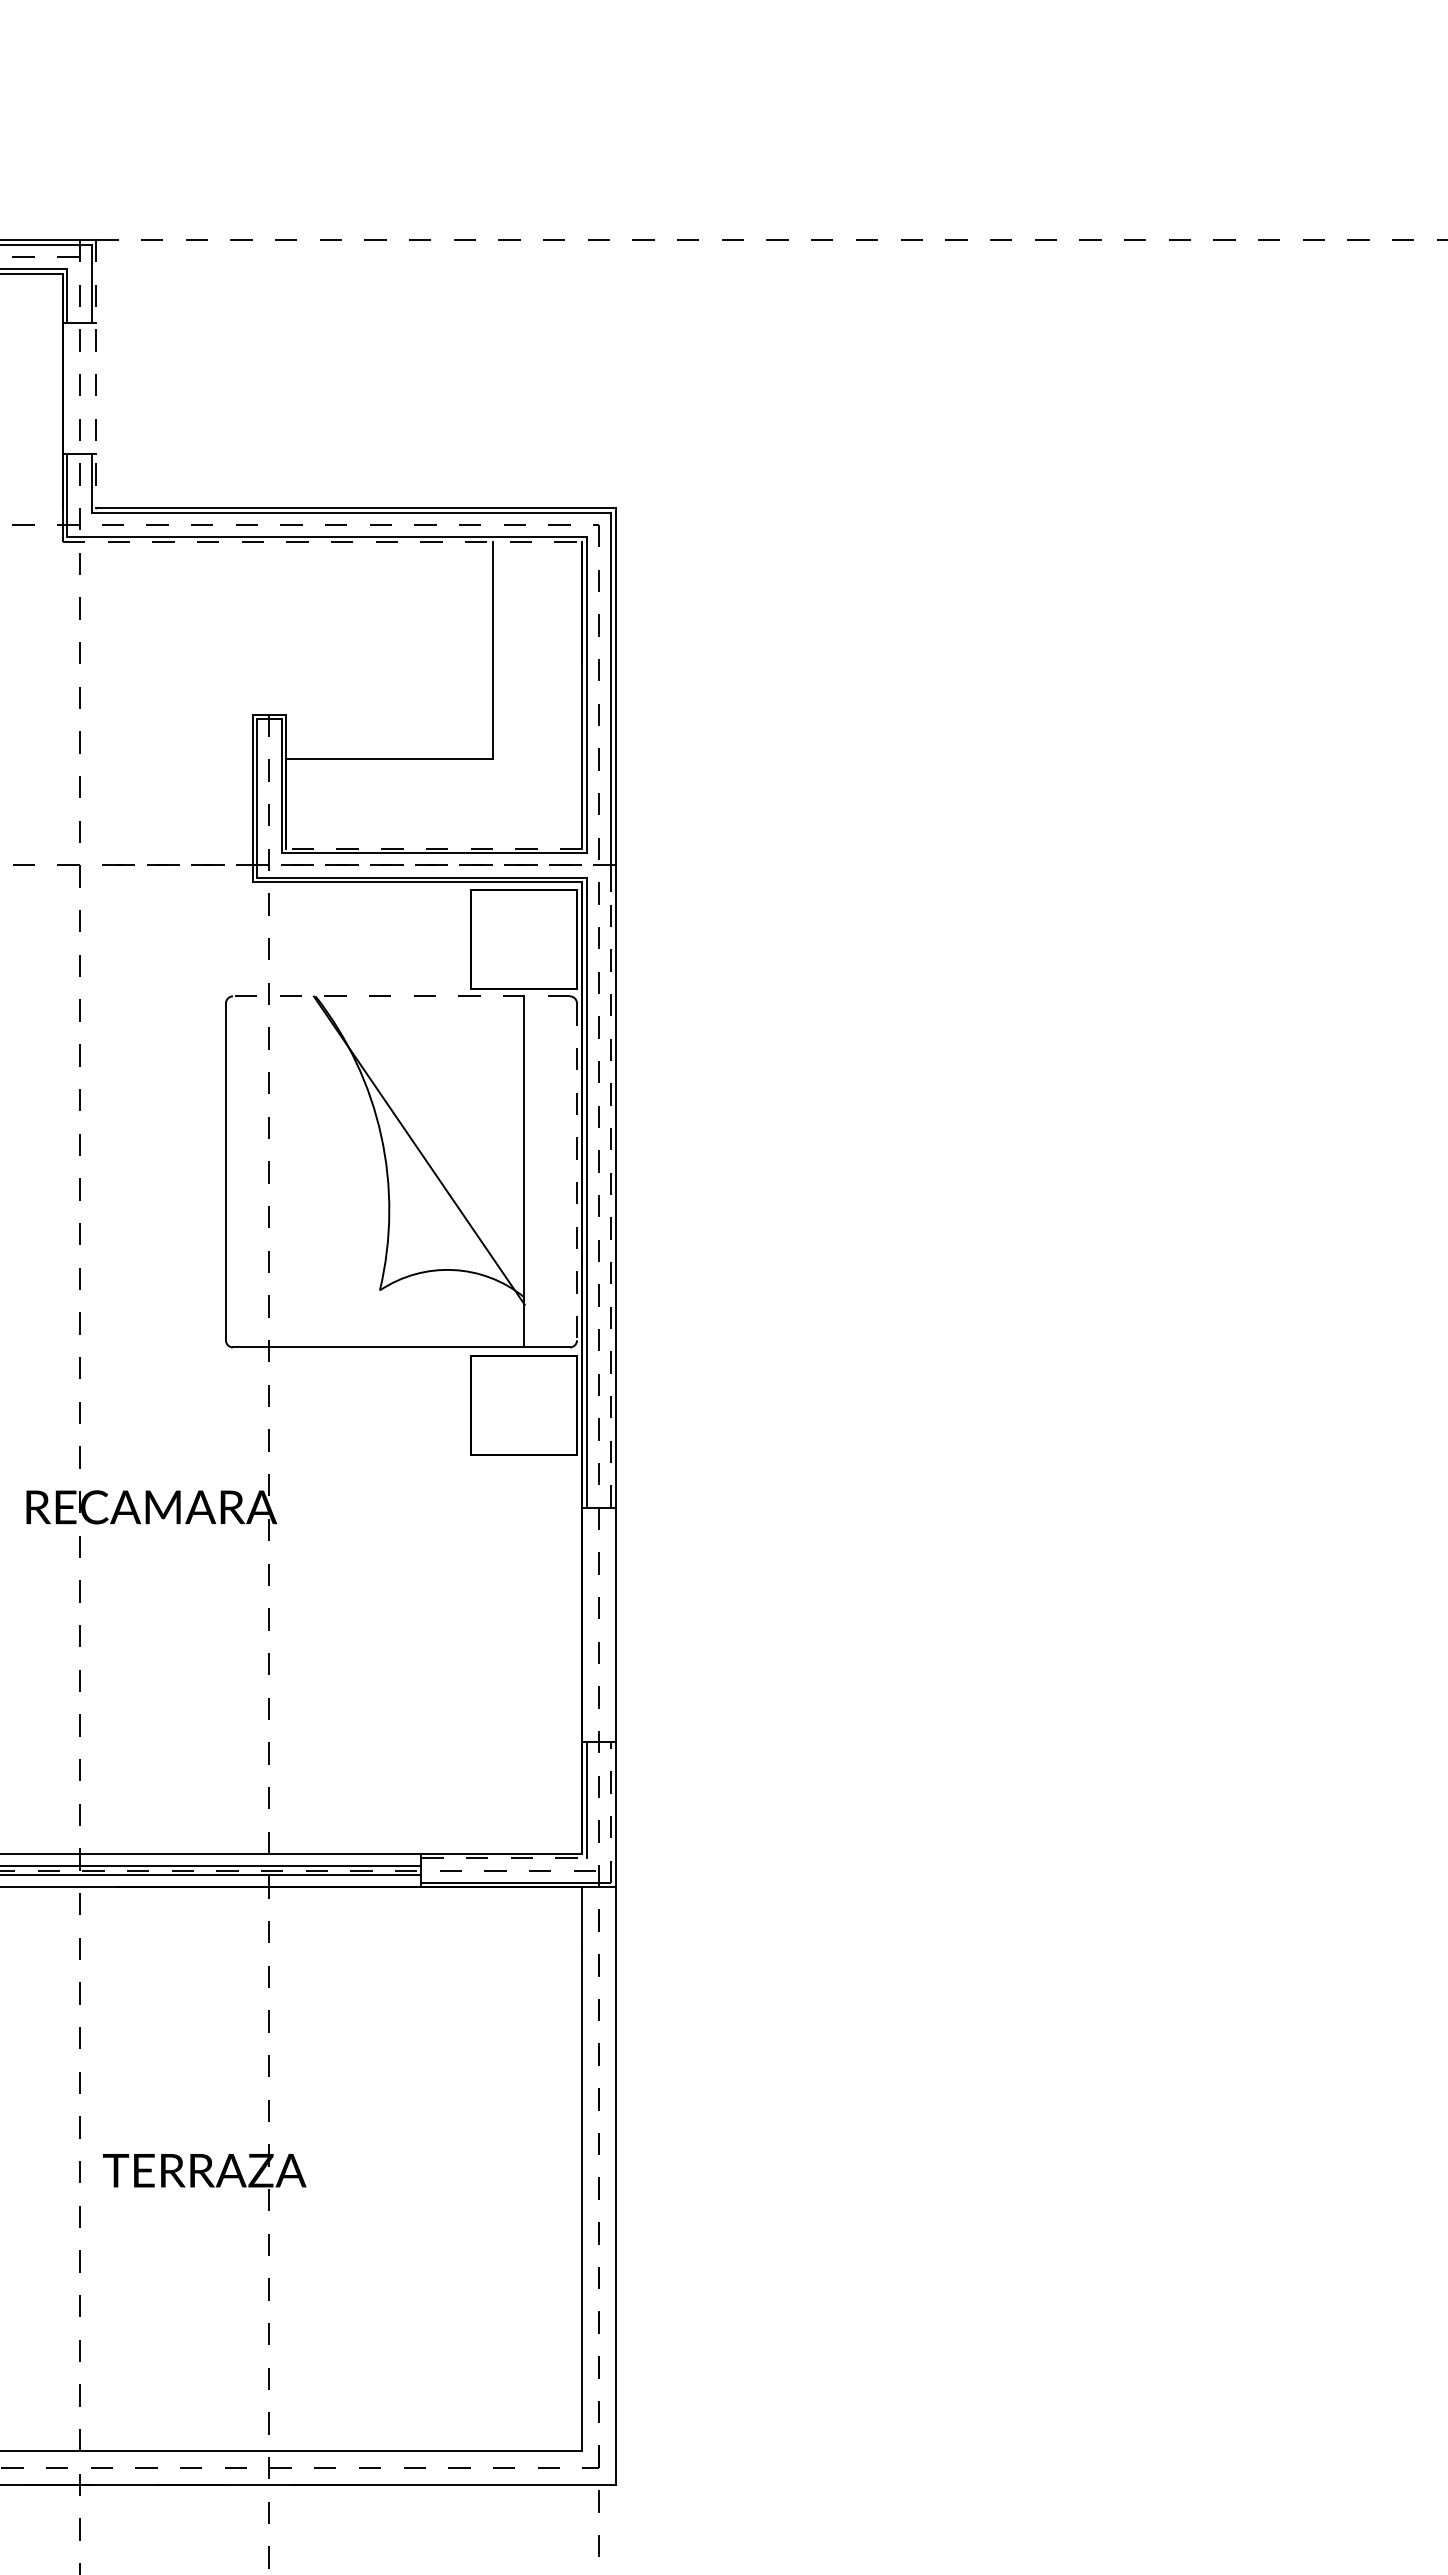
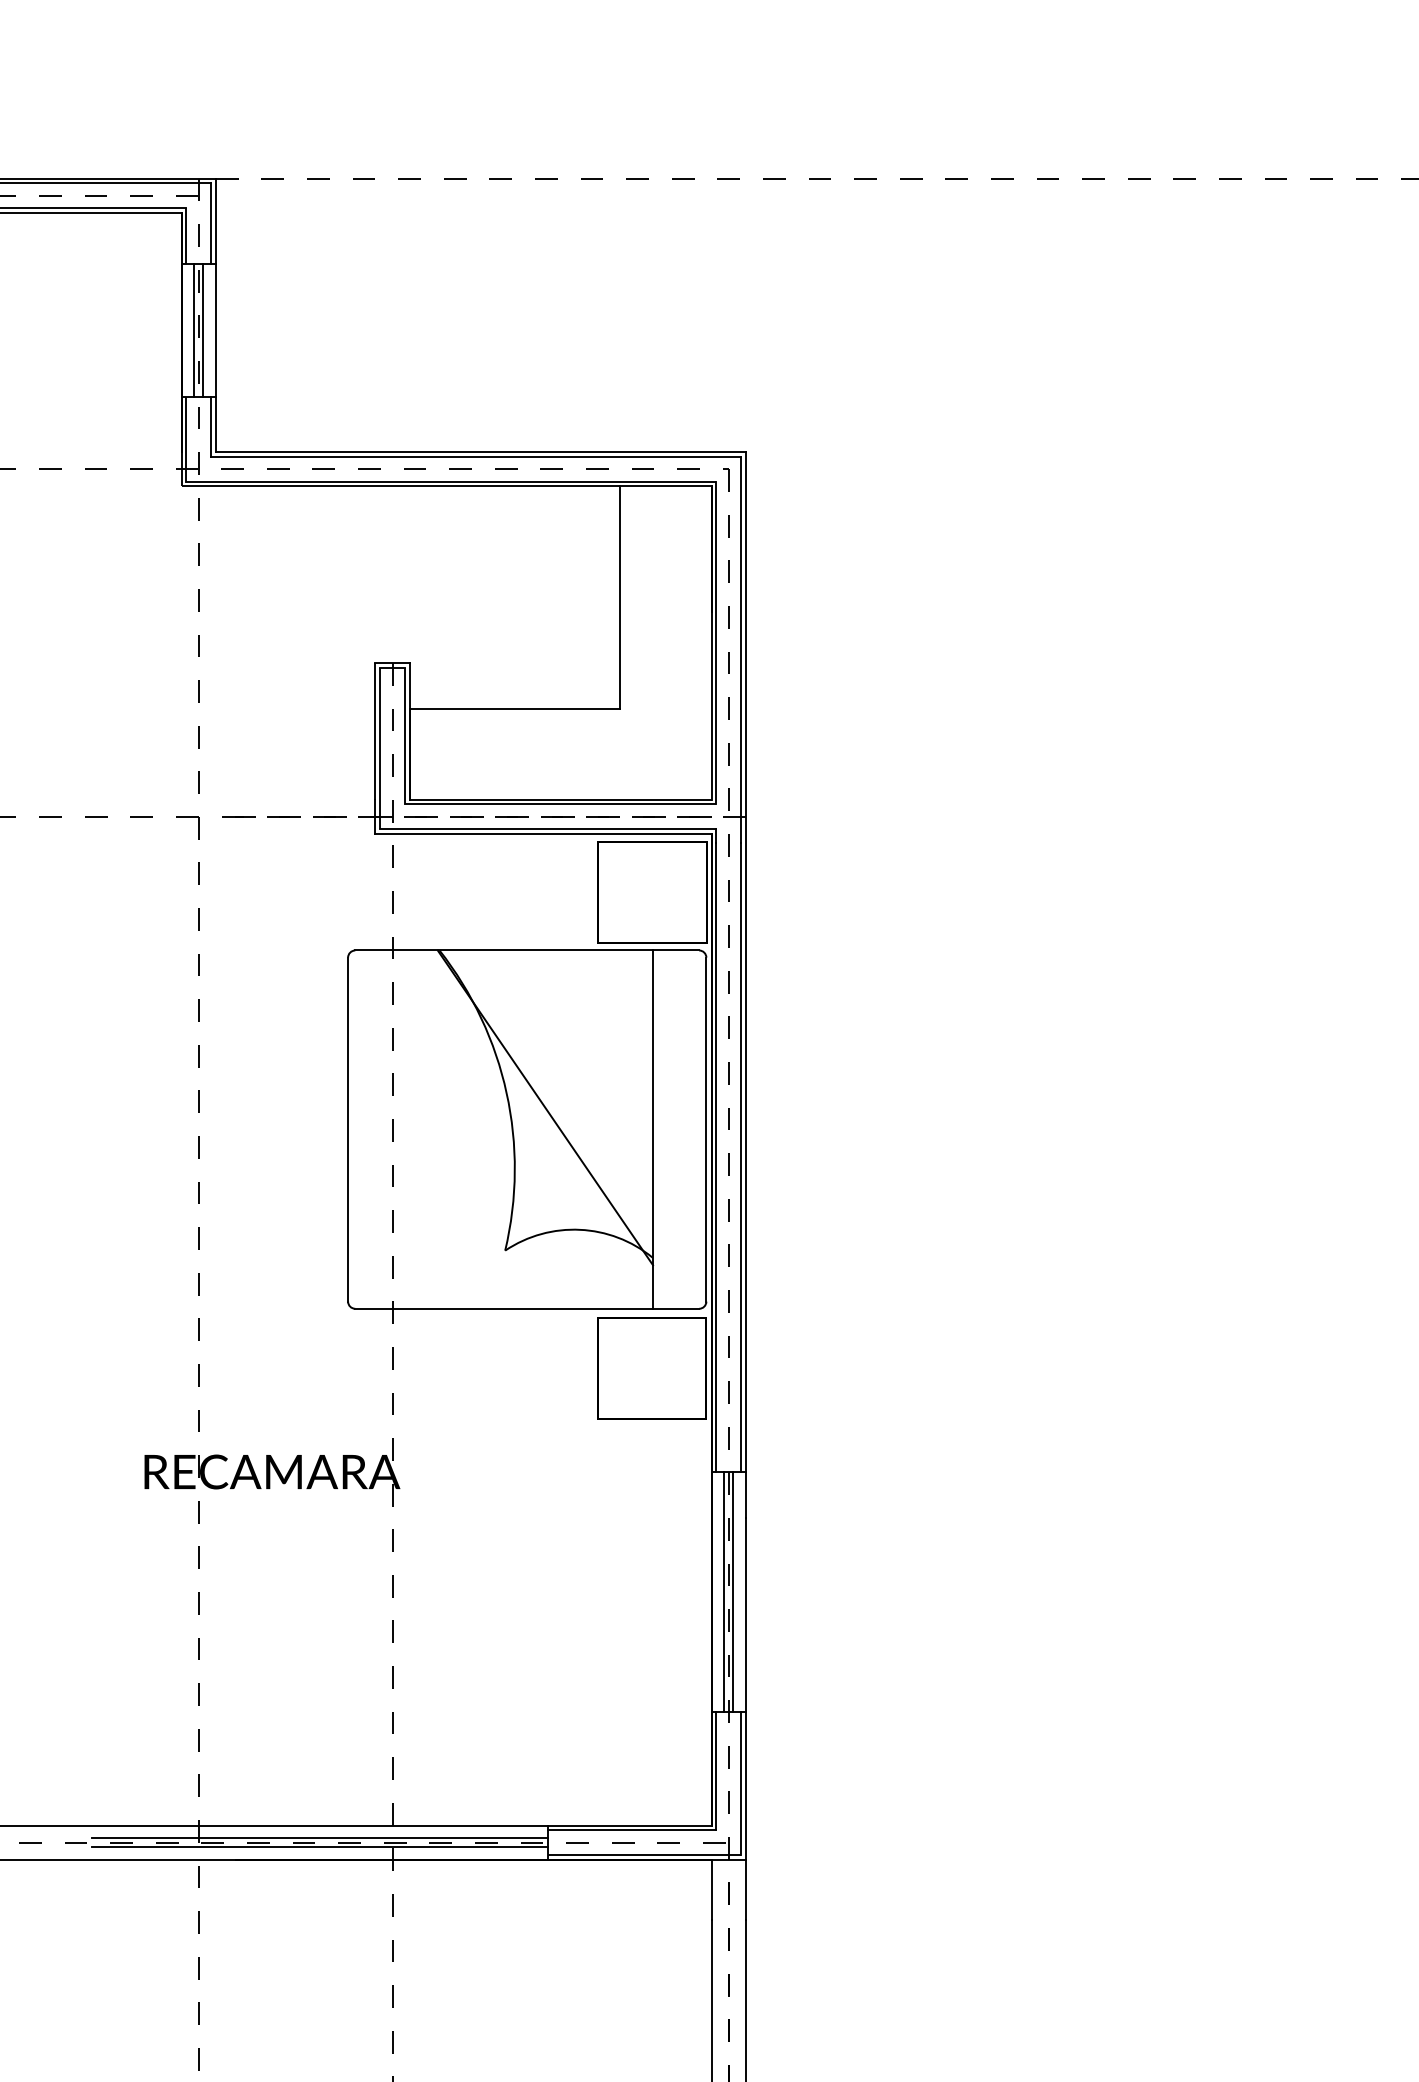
line: (96, 374) -> (215, 315), dashed -> solid
line: (75, 388) -> (194, 330), added
line: (84, 388) -> (203, 330), added
line: (322, 541) -> (446, 486), dashed -> solid
line: (434, 848) -> (560, 799), dashed -> solid
line: (401, 996) -> (527, 950), dashed -> solid
line: (577, 1171) -> (706, 1129), dashed -> solid
line: (611, 1198) -> (741, 1156), dashed -> solid
line: (594, 1624) -> (724, 1591), added
line: (603, 1624) -> (733, 1591), added
line: (611, 1812) -> (741, 1783), dashed -> solid
line: (504, 1858) -> (632, 1830), dashed -> solid

